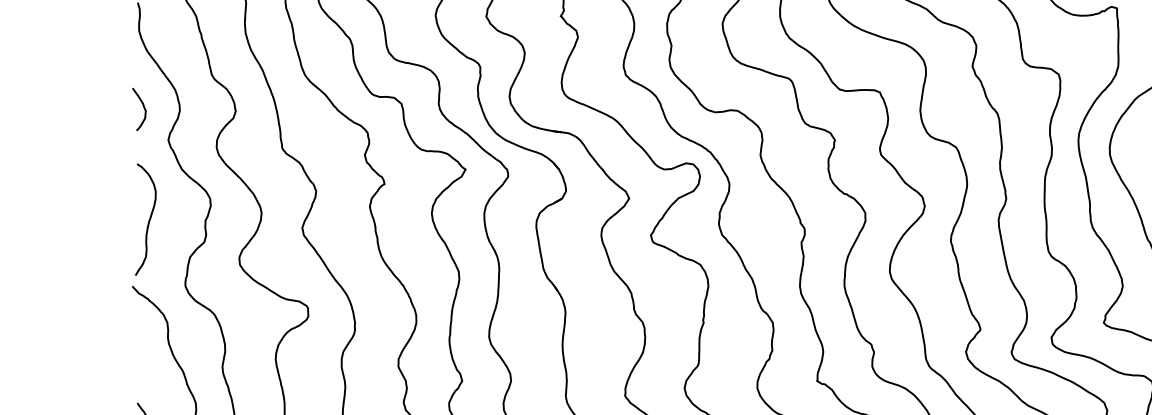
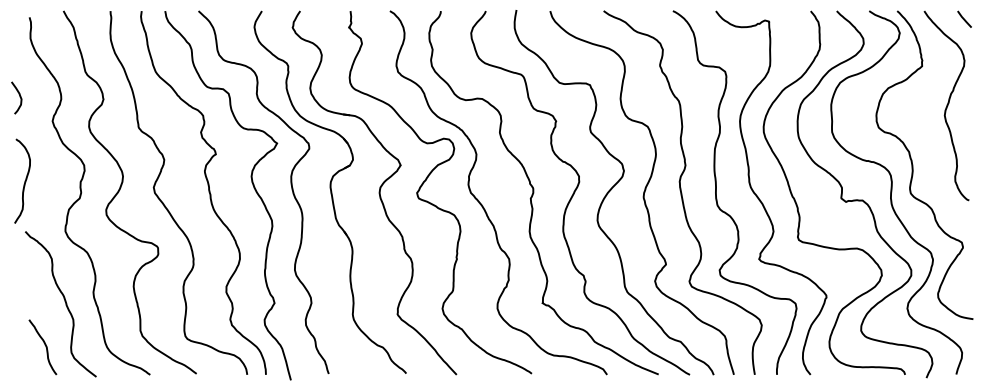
curve: (143, 108) -> (19, 97), moved
curve: (148, 218) -> (24, 180), moved

